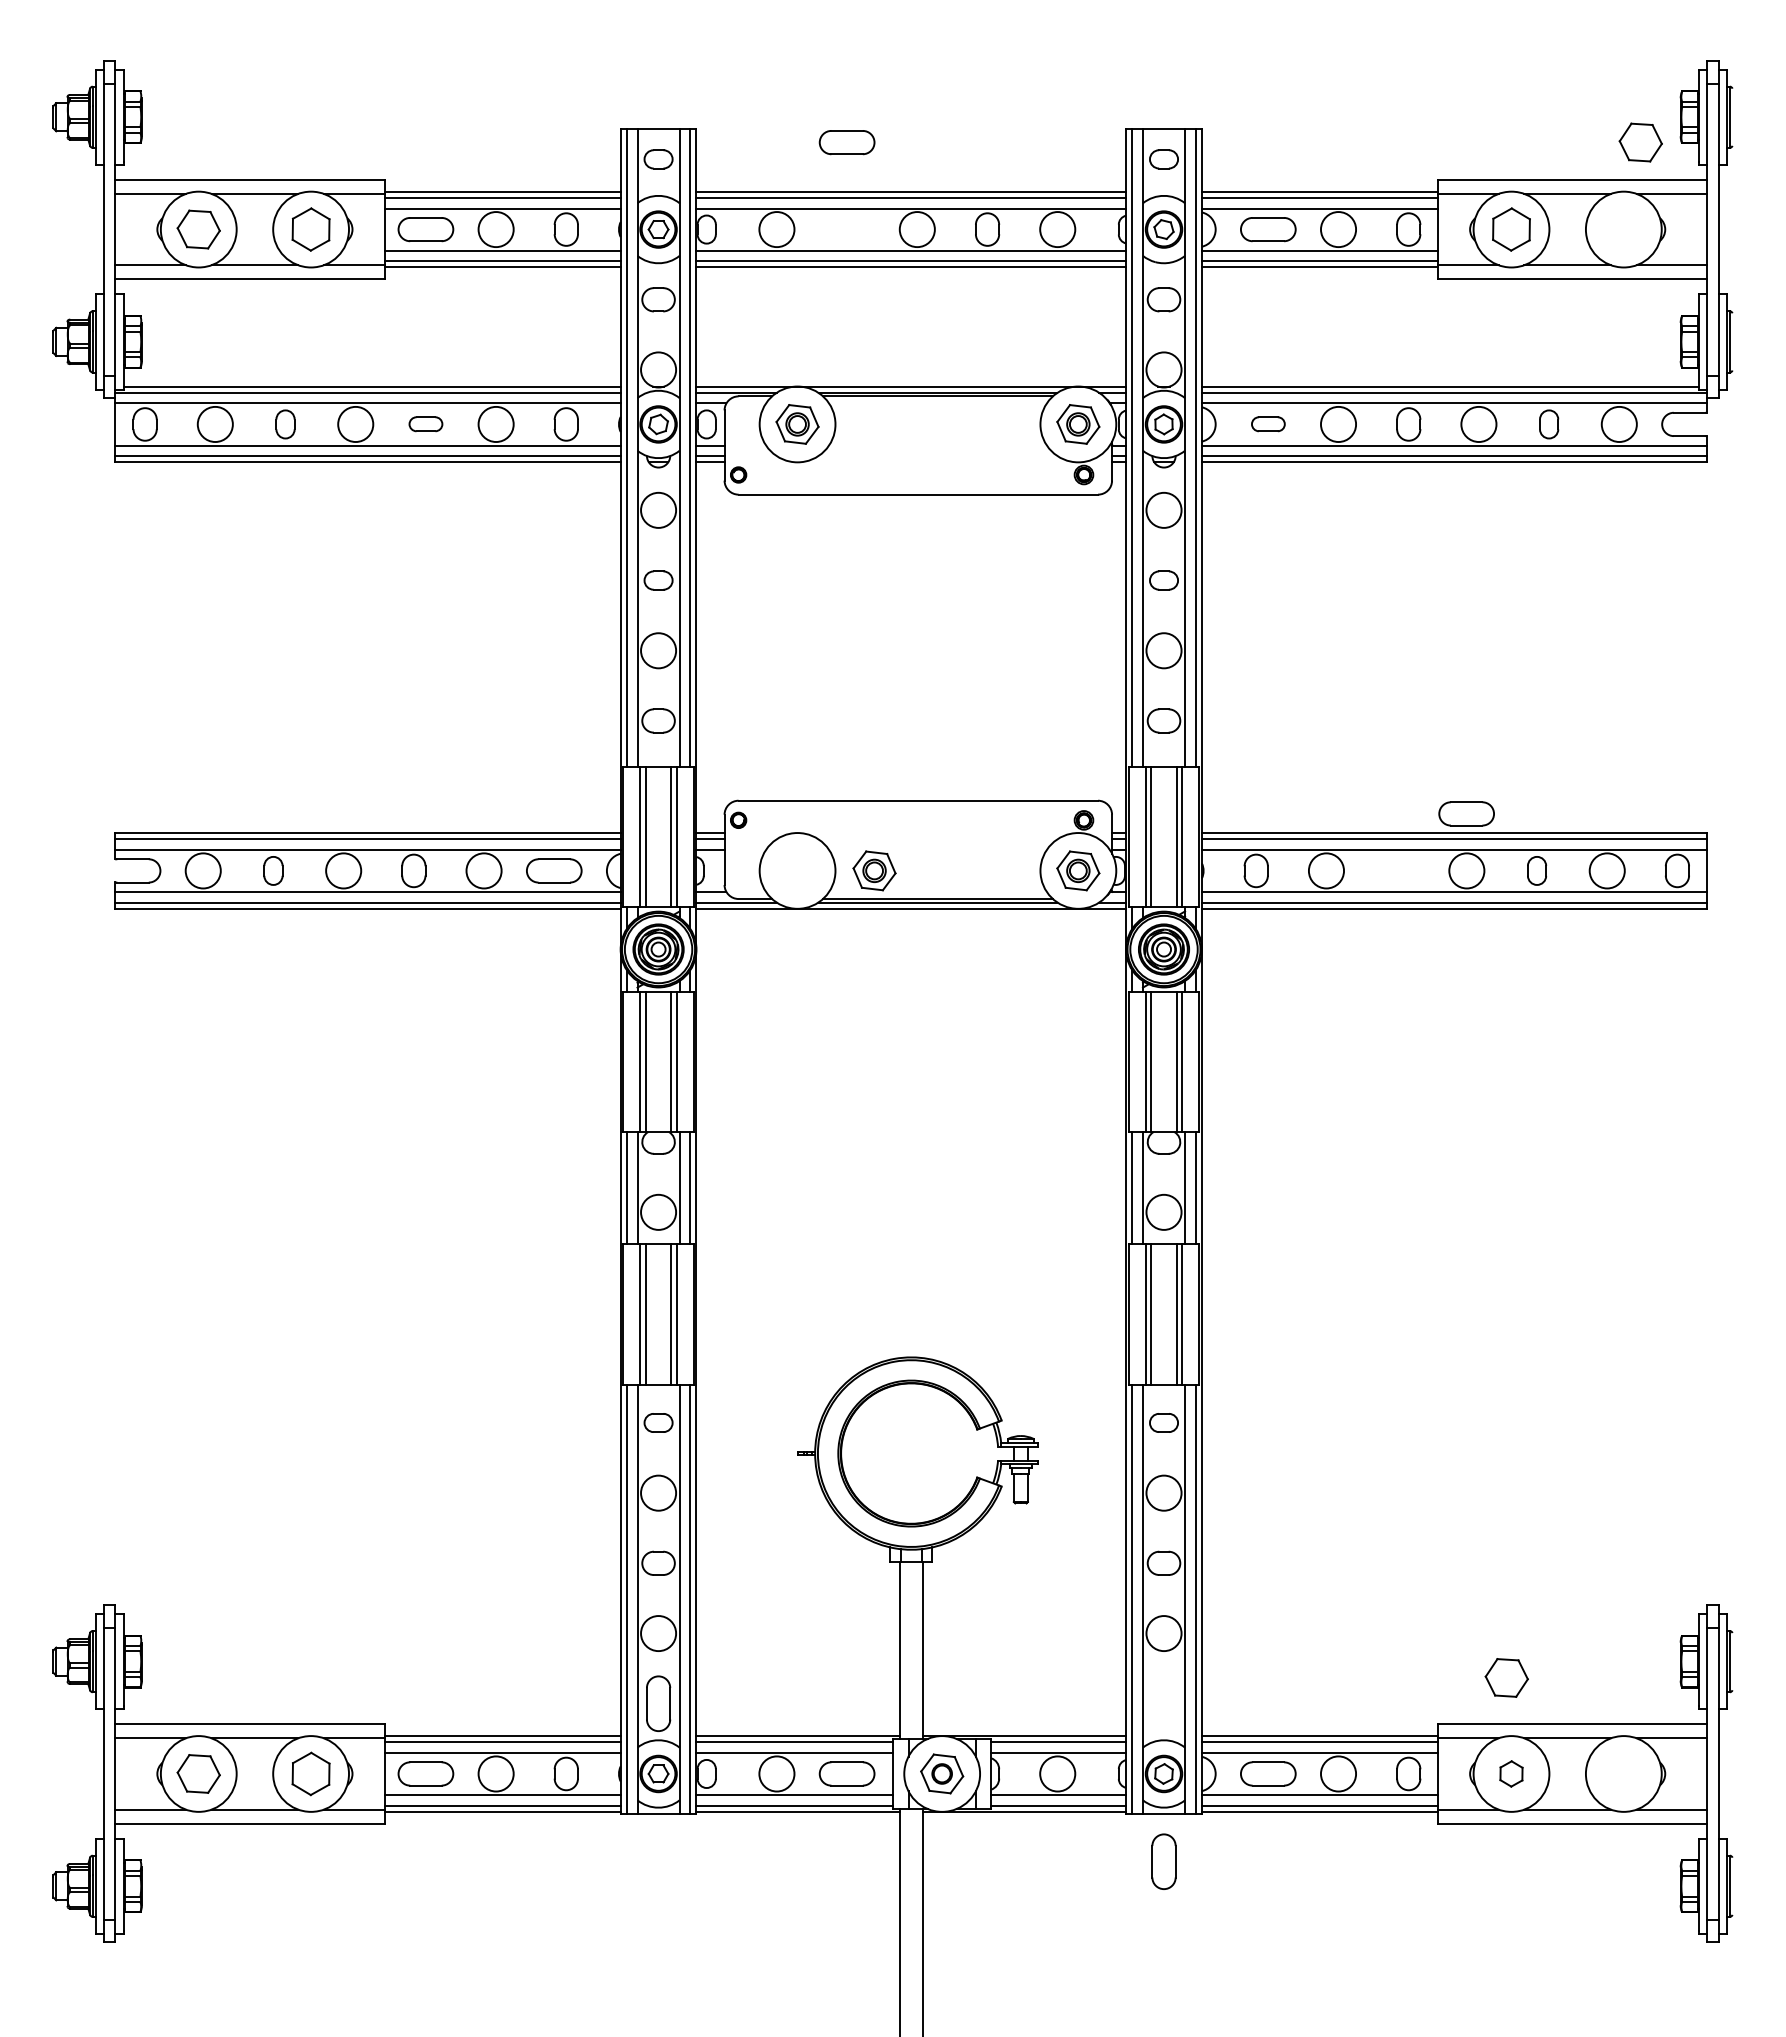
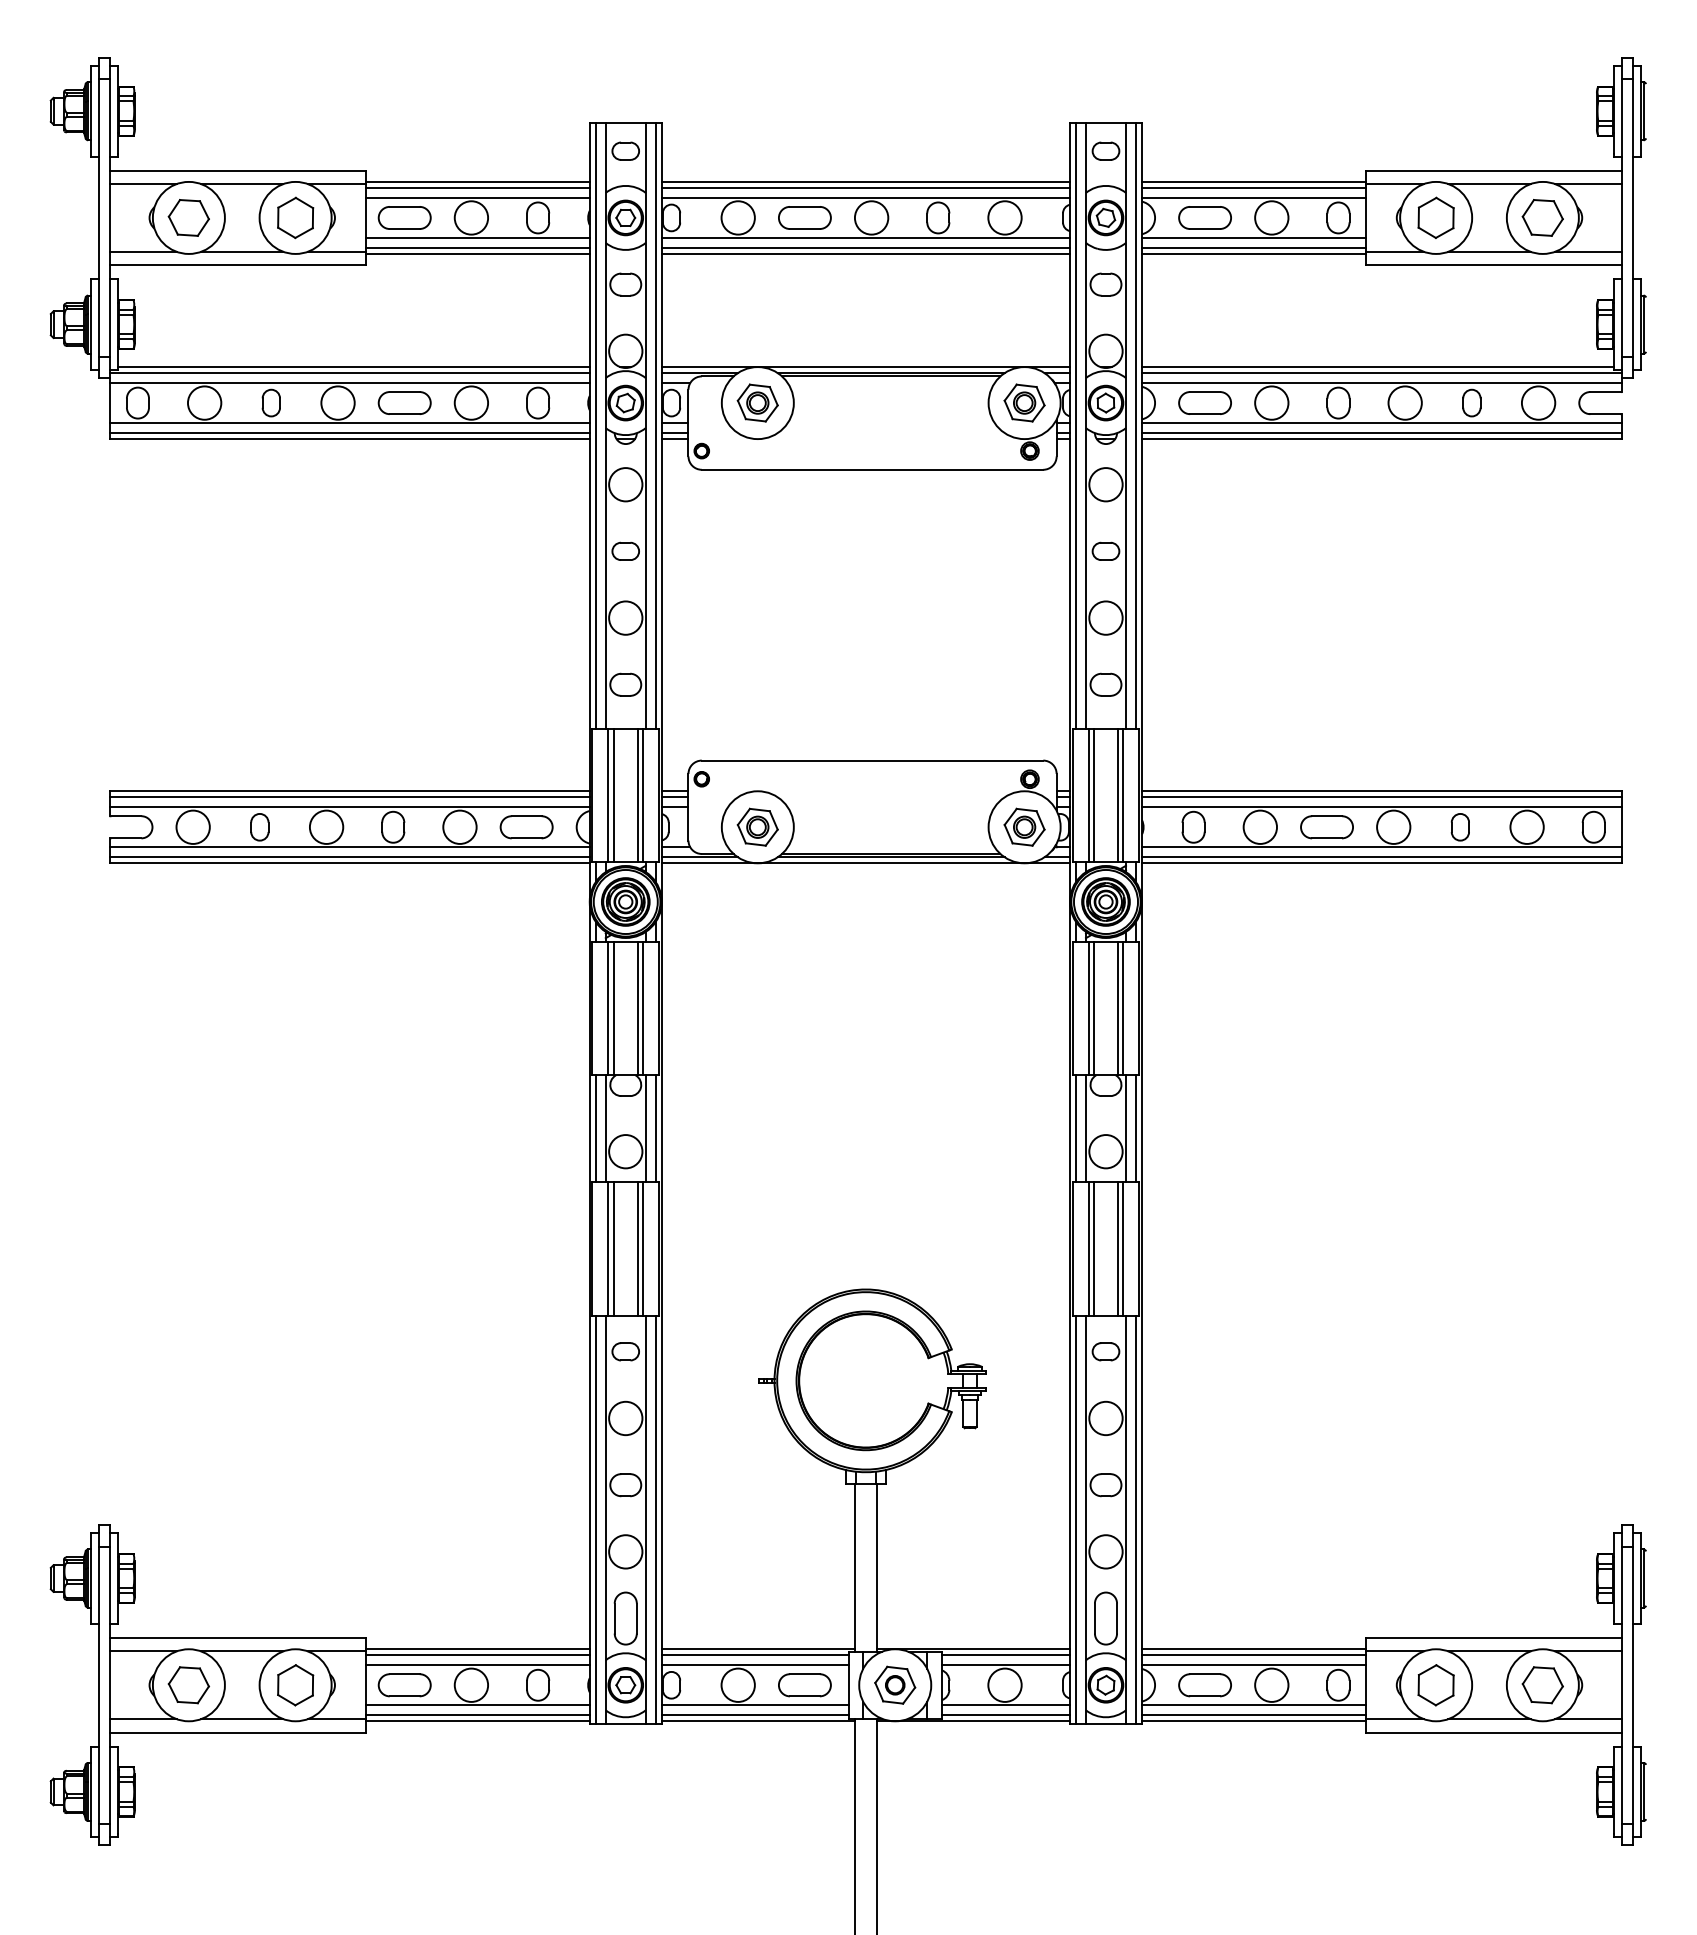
part: (846, 142) -> (804, 217), moved
part: (1640, 142) -> (1542, 217), moved
part: (425, 423) -> (404, 402), size x1.67
part: (1268, 423) -> (1205, 402), size x1.67
part: (1466, 813) -> (1326, 826), moved
part: (874, 870) -> (757, 826), moved
part: (1506, 1677) -> (1542, 1684), moved
part: (1511, 1773) -> (1436, 1684), size x1.67
part: (1163, 1861) -> (1105, 1618), moved

